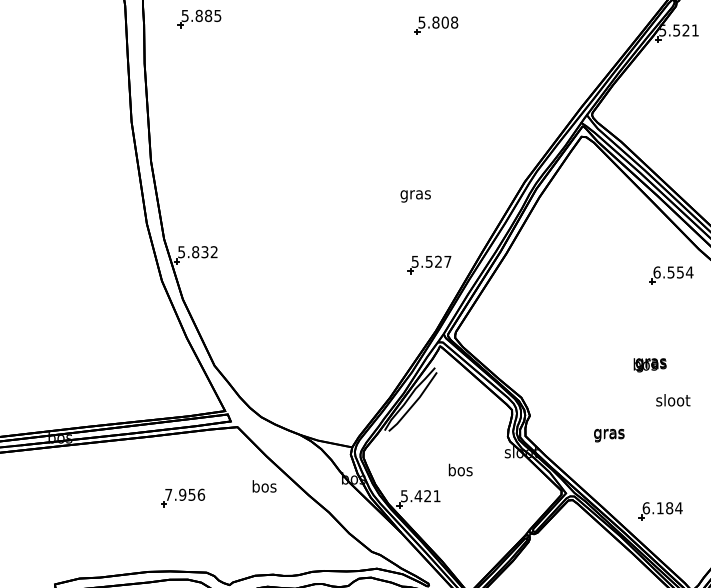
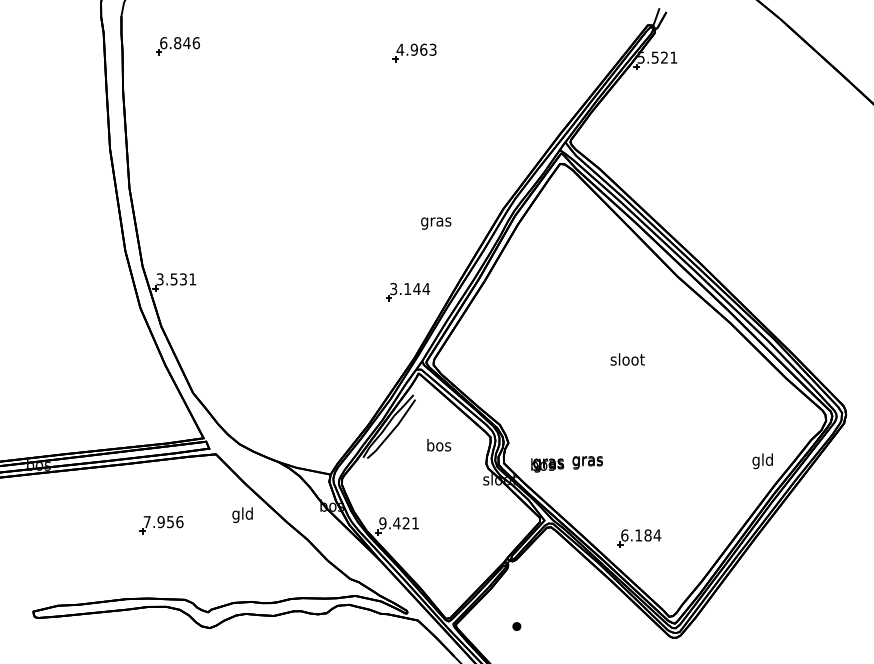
text: (202, 16) -> (180, 43), 5.885 -> 6.846
text: (438, 22) -> (416, 49), 5.808 -> 4.963
text: (416, 196) -> (436, 223), moved
text: (198, 252) -> (176, 279), 5.832 -> 3.531
text: (432, 262) -> (410, 289), 5.527 -> 3.144
part: (671, 275) -> (649, 302), removed
text: (650, 365) -> (547, 465), moved
text: (673, 400) -> (627, 359), moved
text: (461, 470) -> (439, 445), moved
text: (264, 487) -> (242, 514), bos -> gld
text: (404, 496) -> (382, 523), 5.421 -> 9.421

